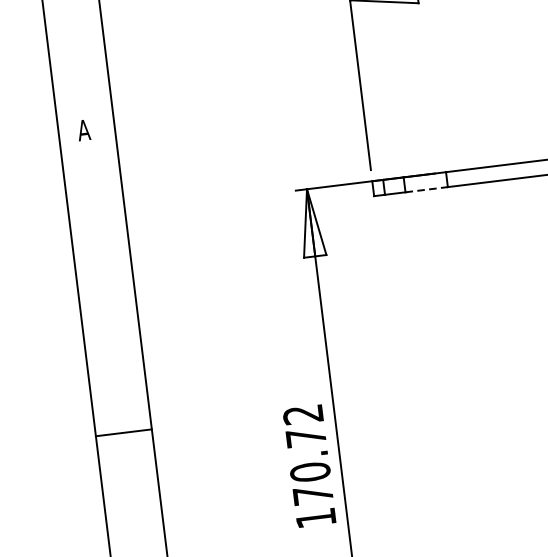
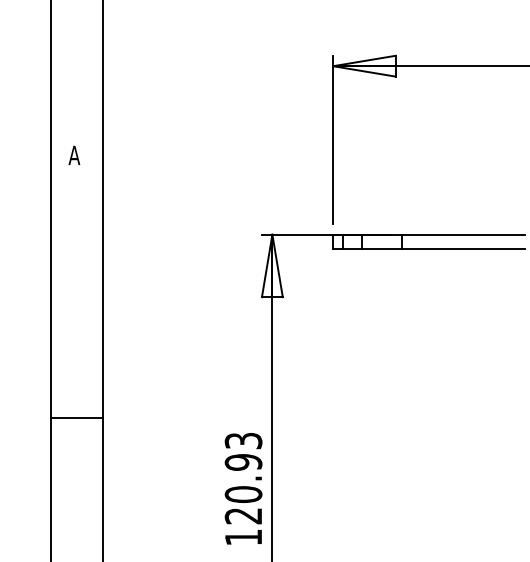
line: (427, 189) -> (382, 248), dashed -> solid
line: (123, 432) -> (76, 418), moved
text: (308, 454) -> (243, 478), 170.72 -> 120.93

